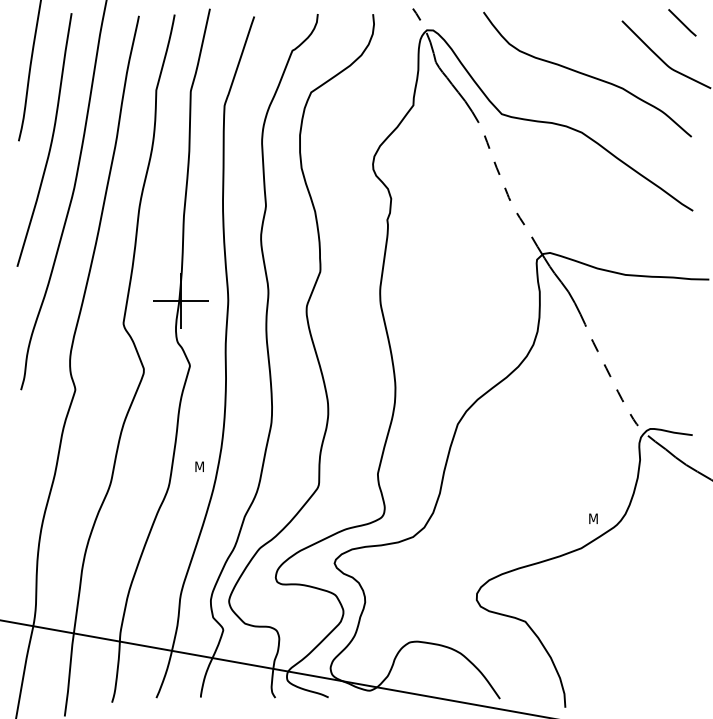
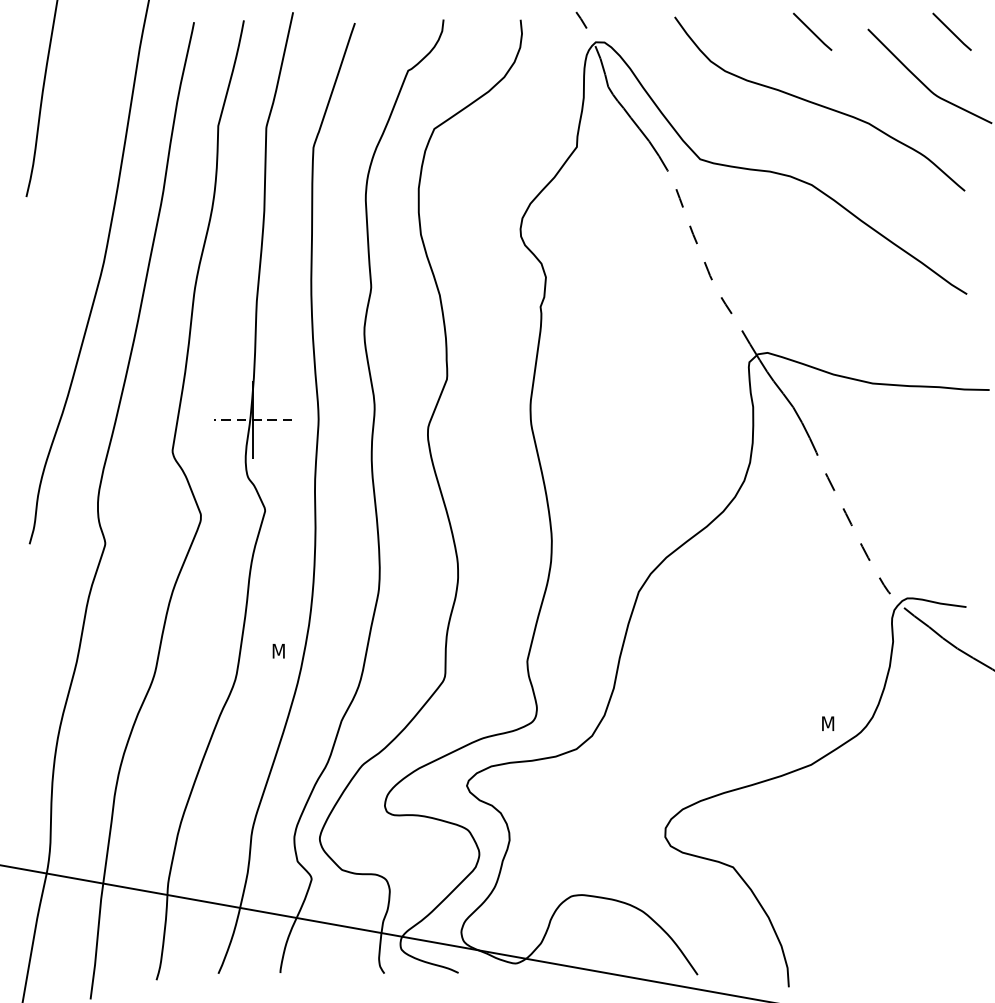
line: (582, 22) -> (812, 31), added
curve: (50, 141) -> (70, 197), removed
line: (180, 301) -> (251, 420), solid -> dashed

